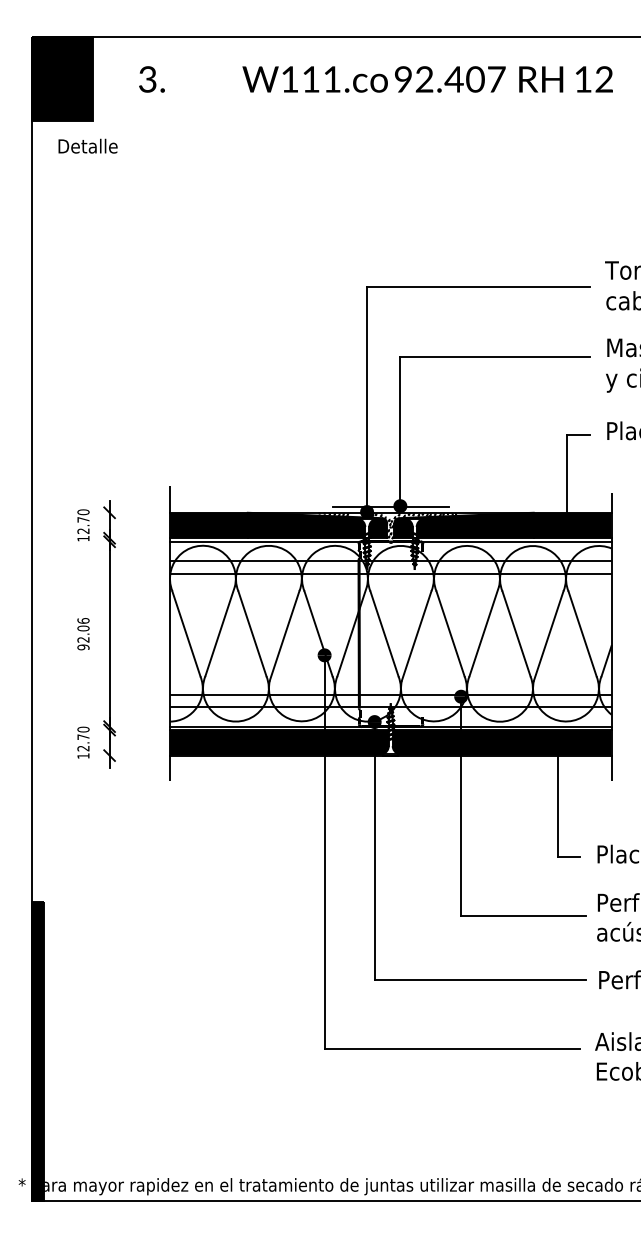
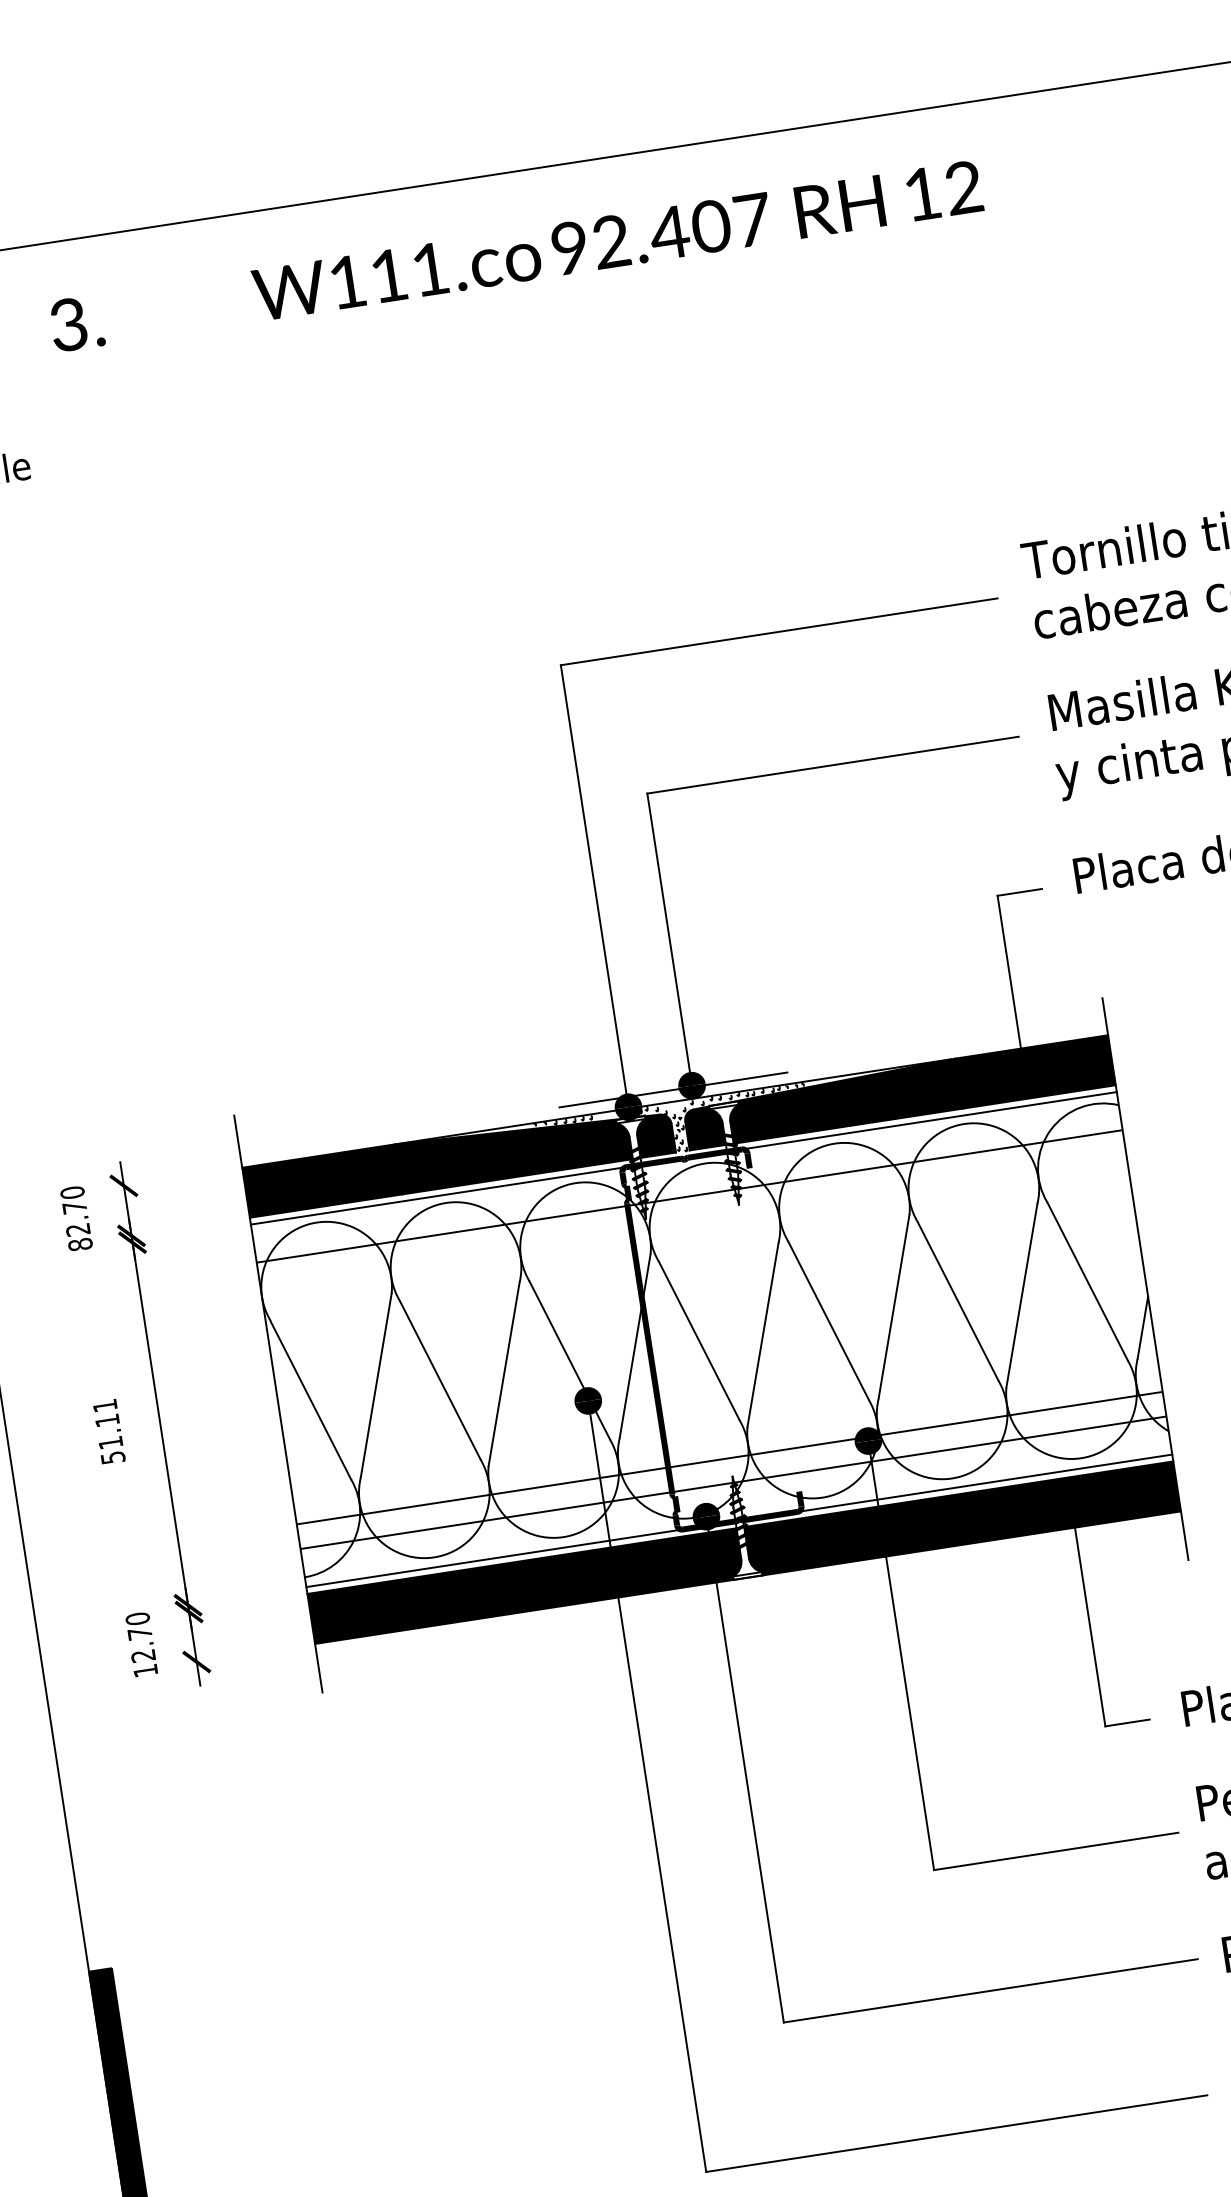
text: (83, 538) -> (80, 1244), 12.70 -> 82.70
line: (390, 573) -> (692, 1220), removed
text: (83, 634) -> (109, 1432), 92.06 -> 51.11

